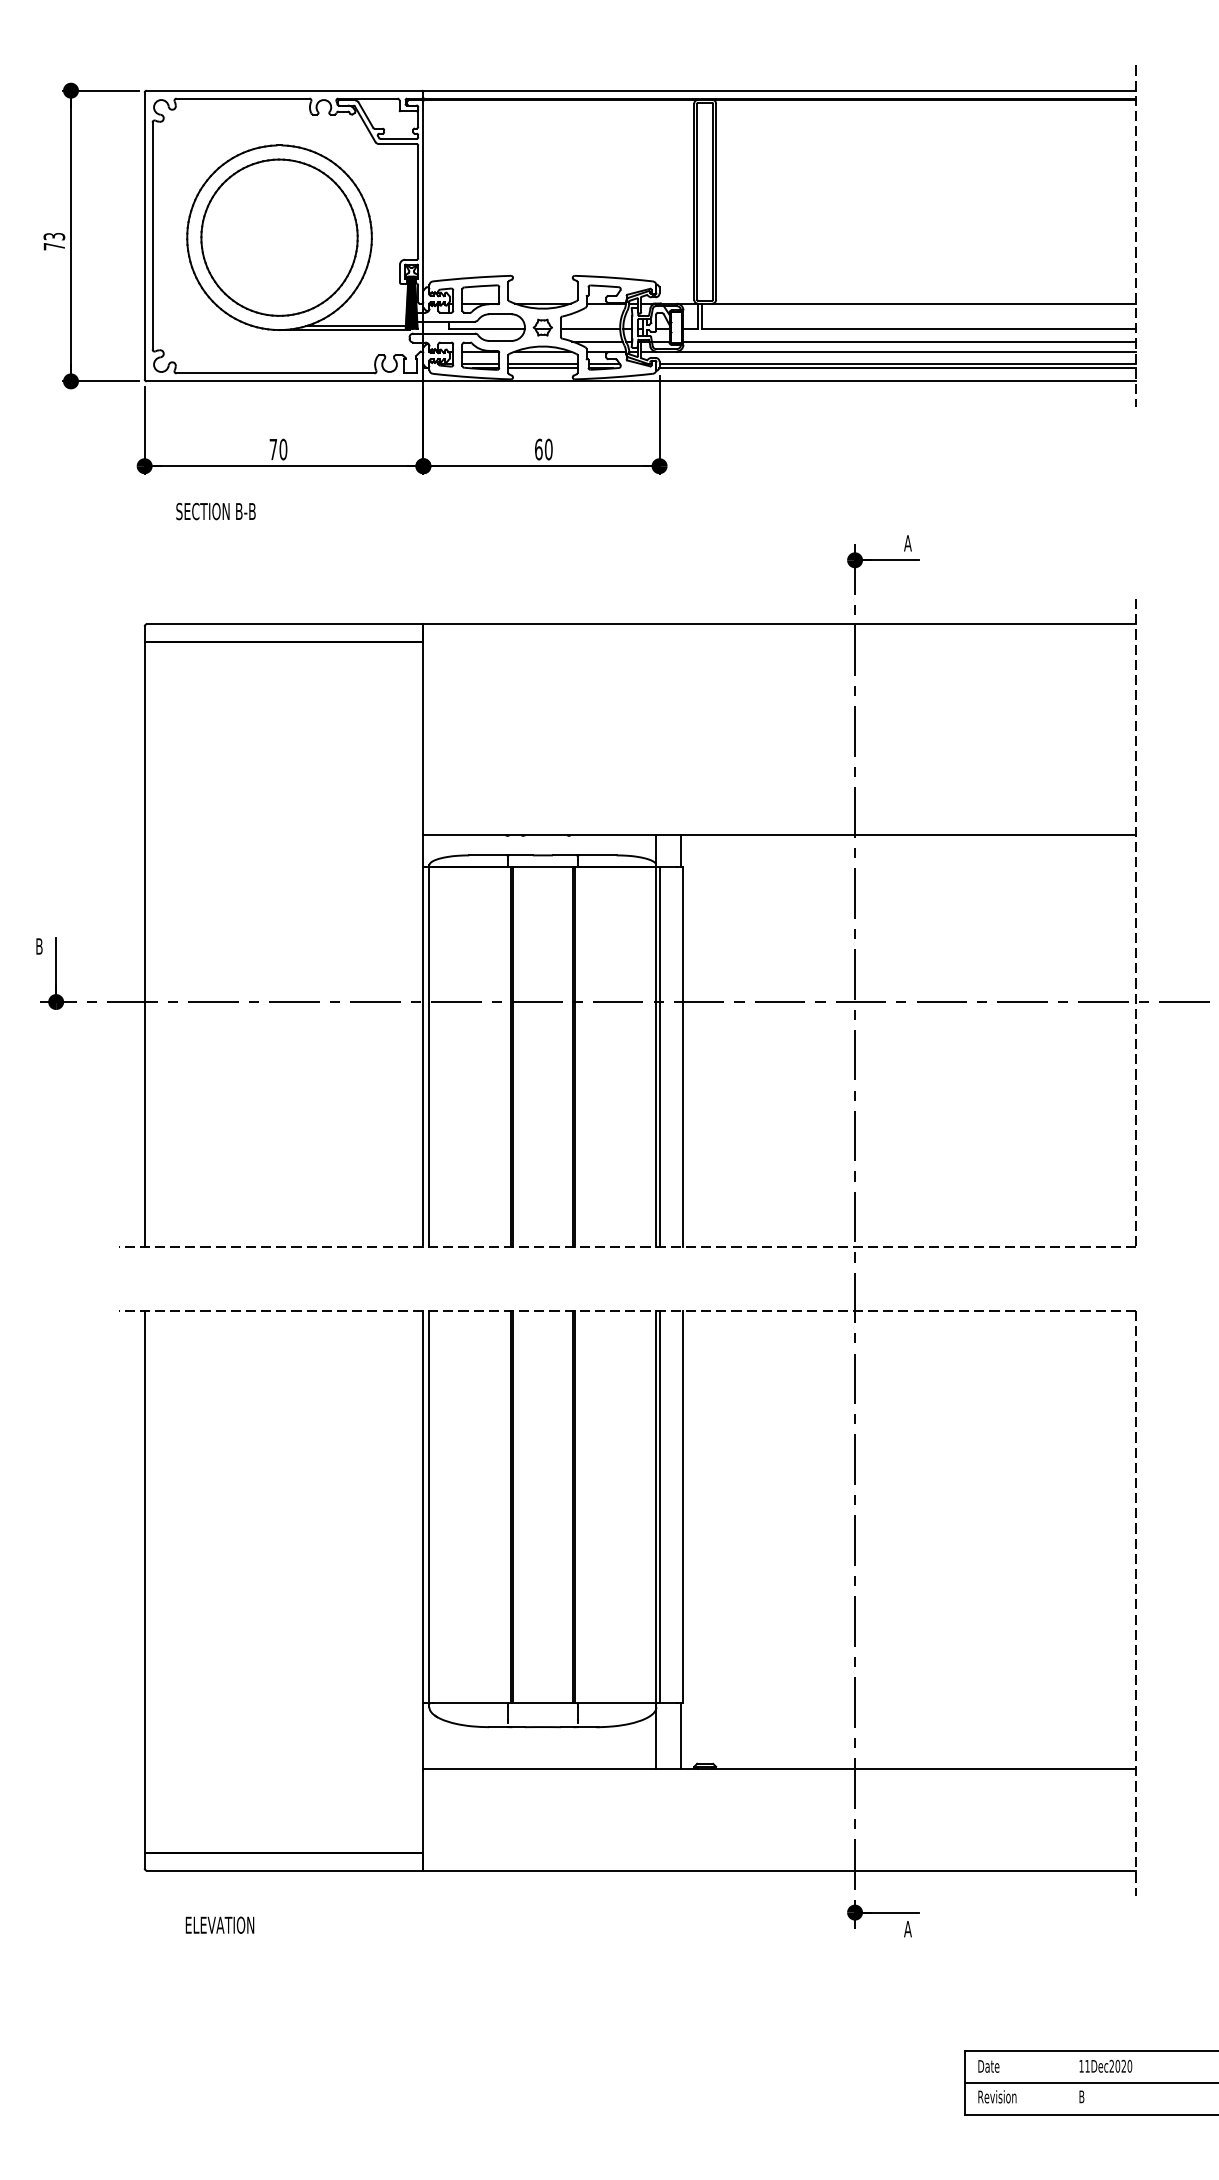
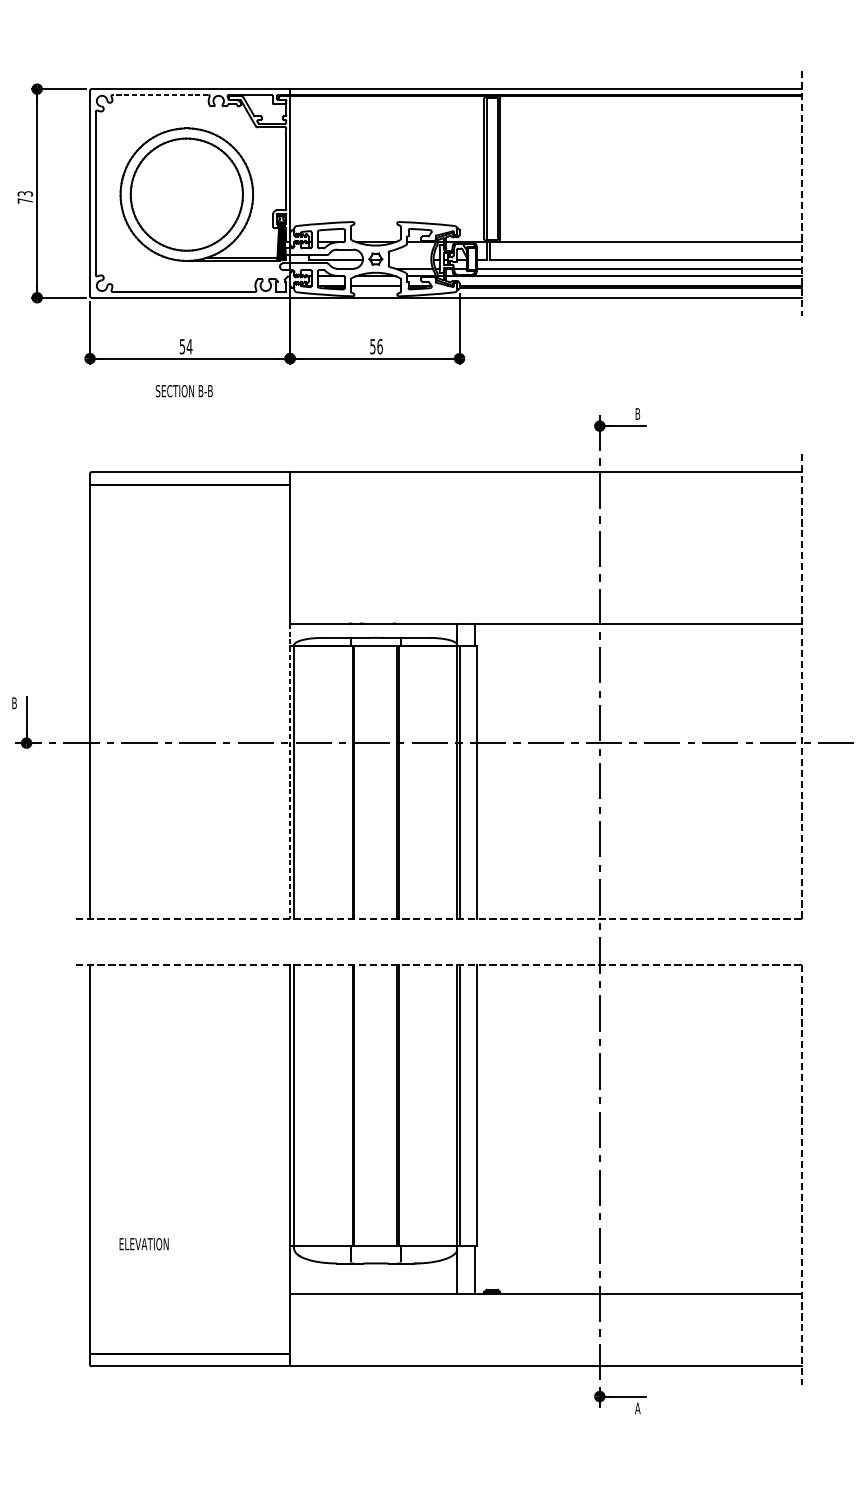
line: (242, 98) -> (160, 94), solid -> dashed
line: (590, 329) -> (410, 260), removed
line: (542, 368) -> (375, 288), removed
text: (278, 449) -> (186, 346), 70 -> 54
text: (543, 449) -> (376, 346), 60 -> 56
text: (215, 511) -> (183, 391), moved
text: (907, 543) -> (637, 414), A -> B
line: (423, 1041) -> (290, 771), solid -> dashed
text: (219, 1924) -> (143, 1243), moved

